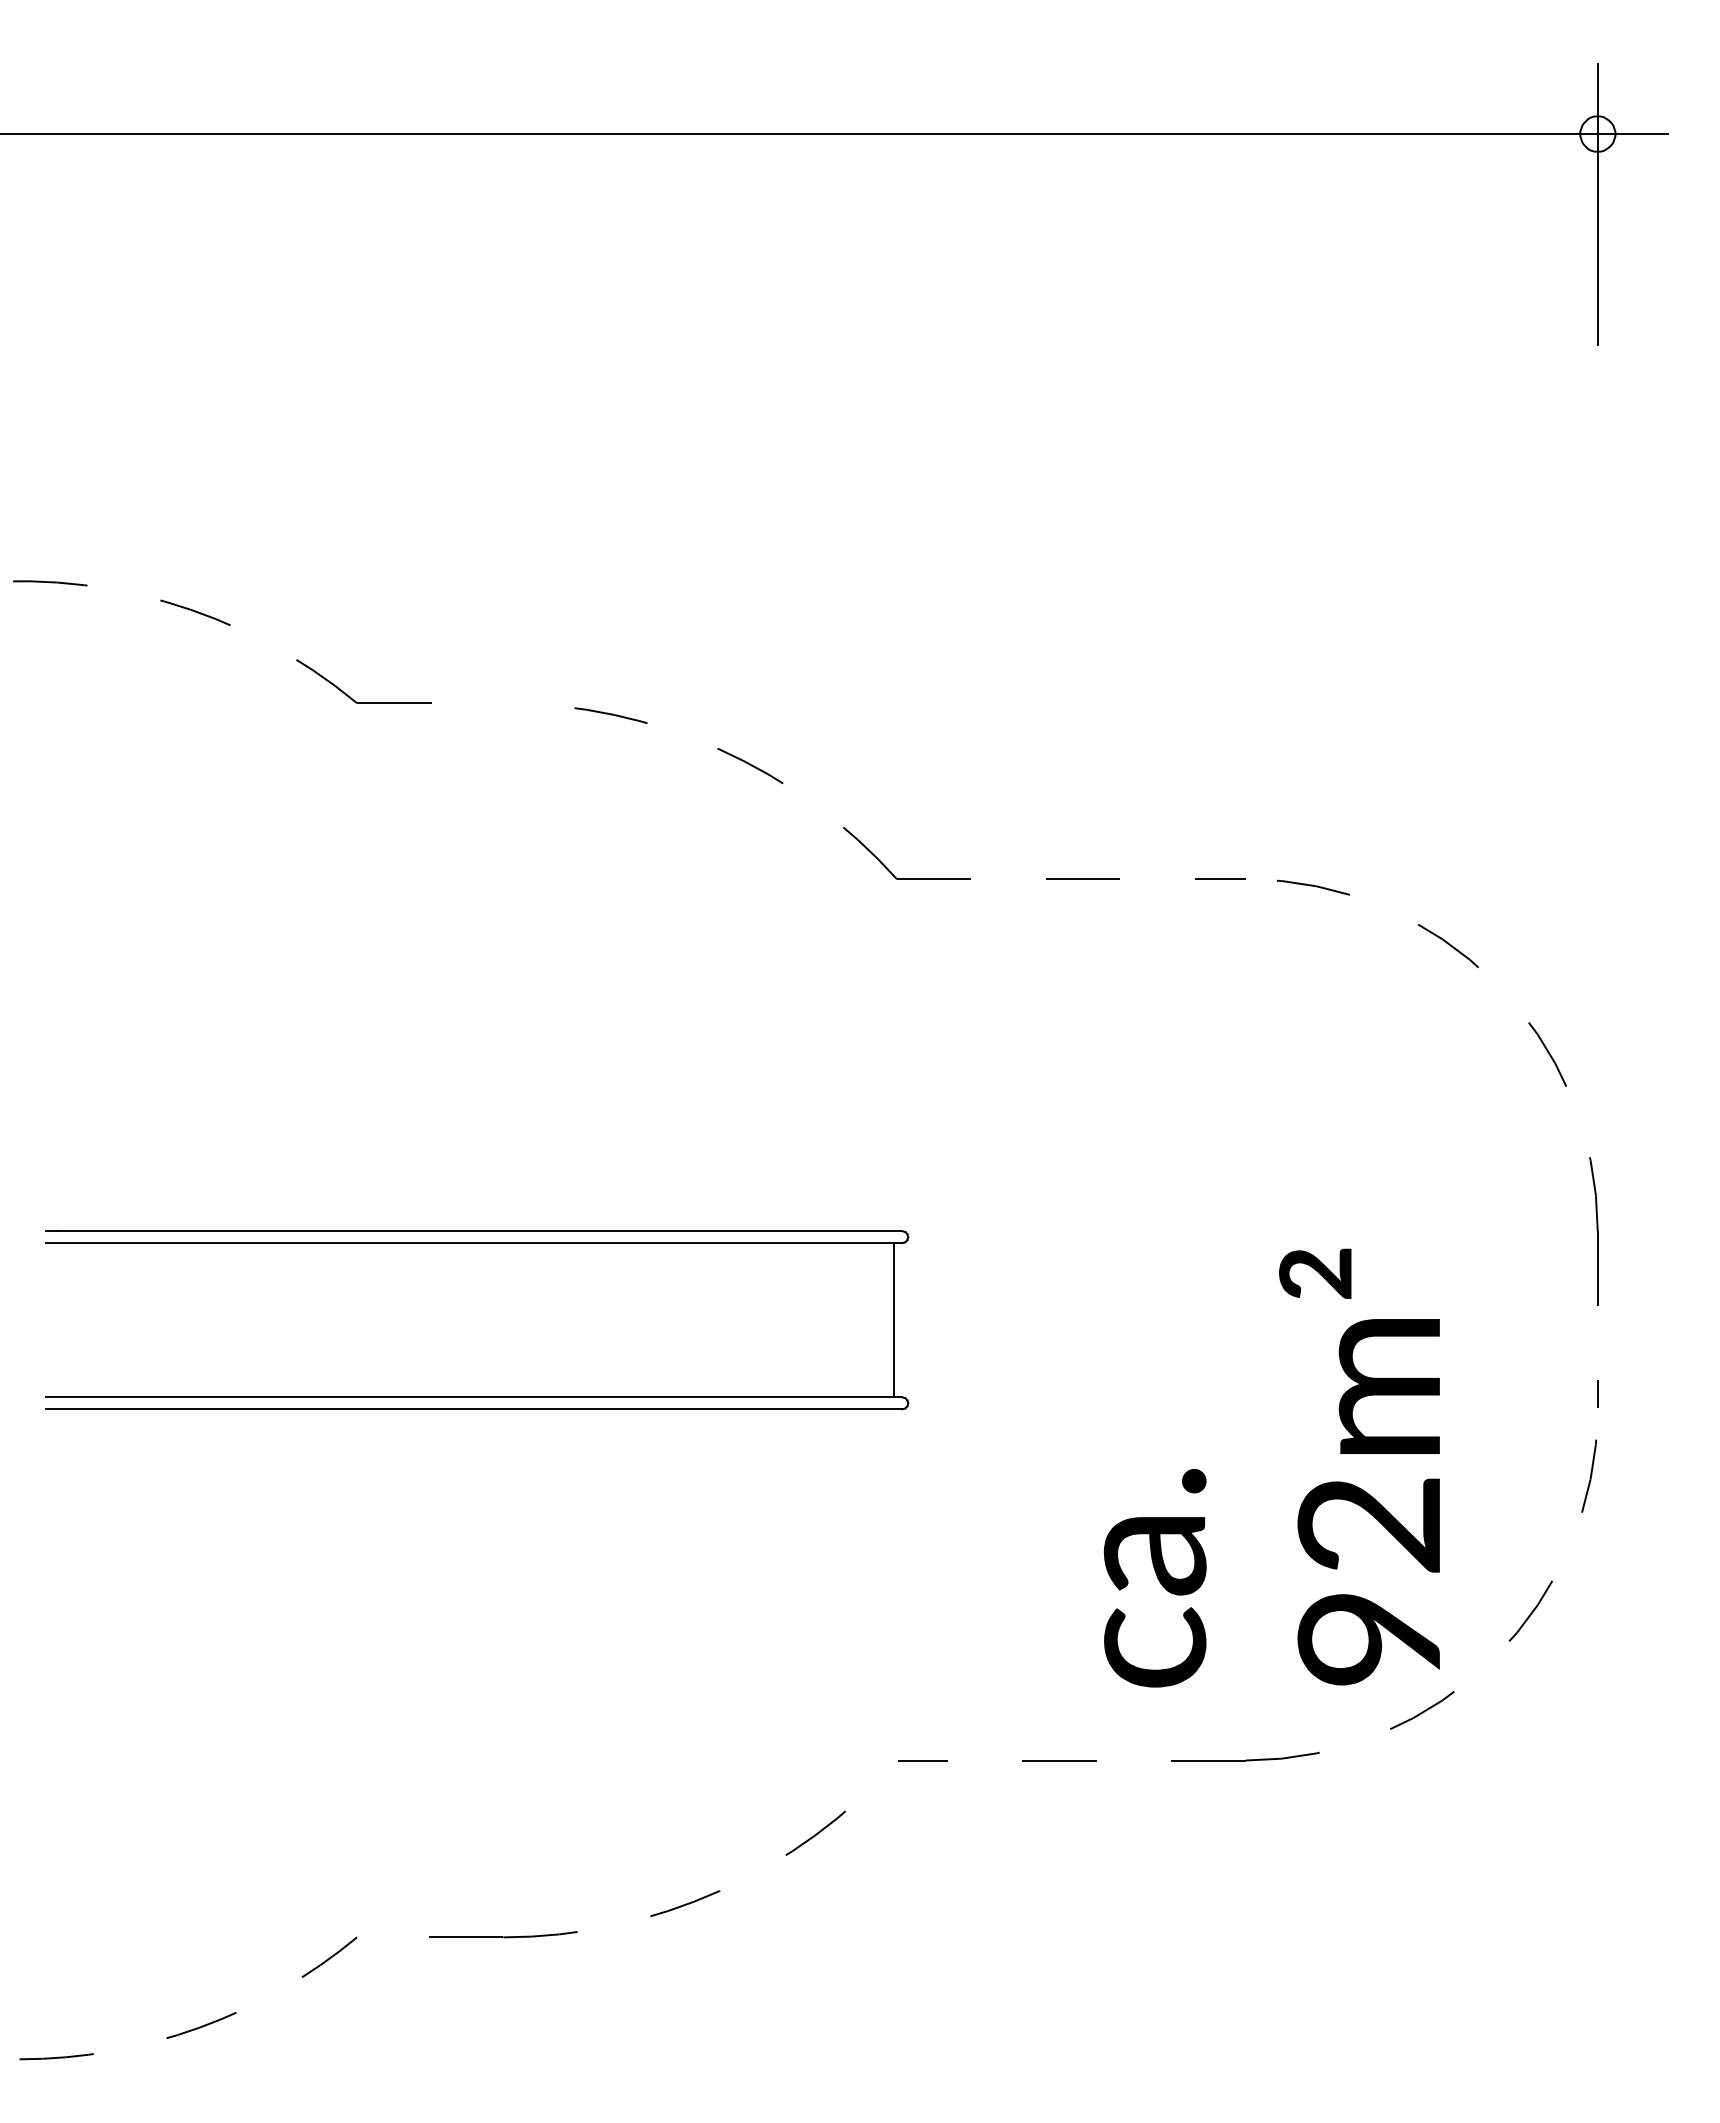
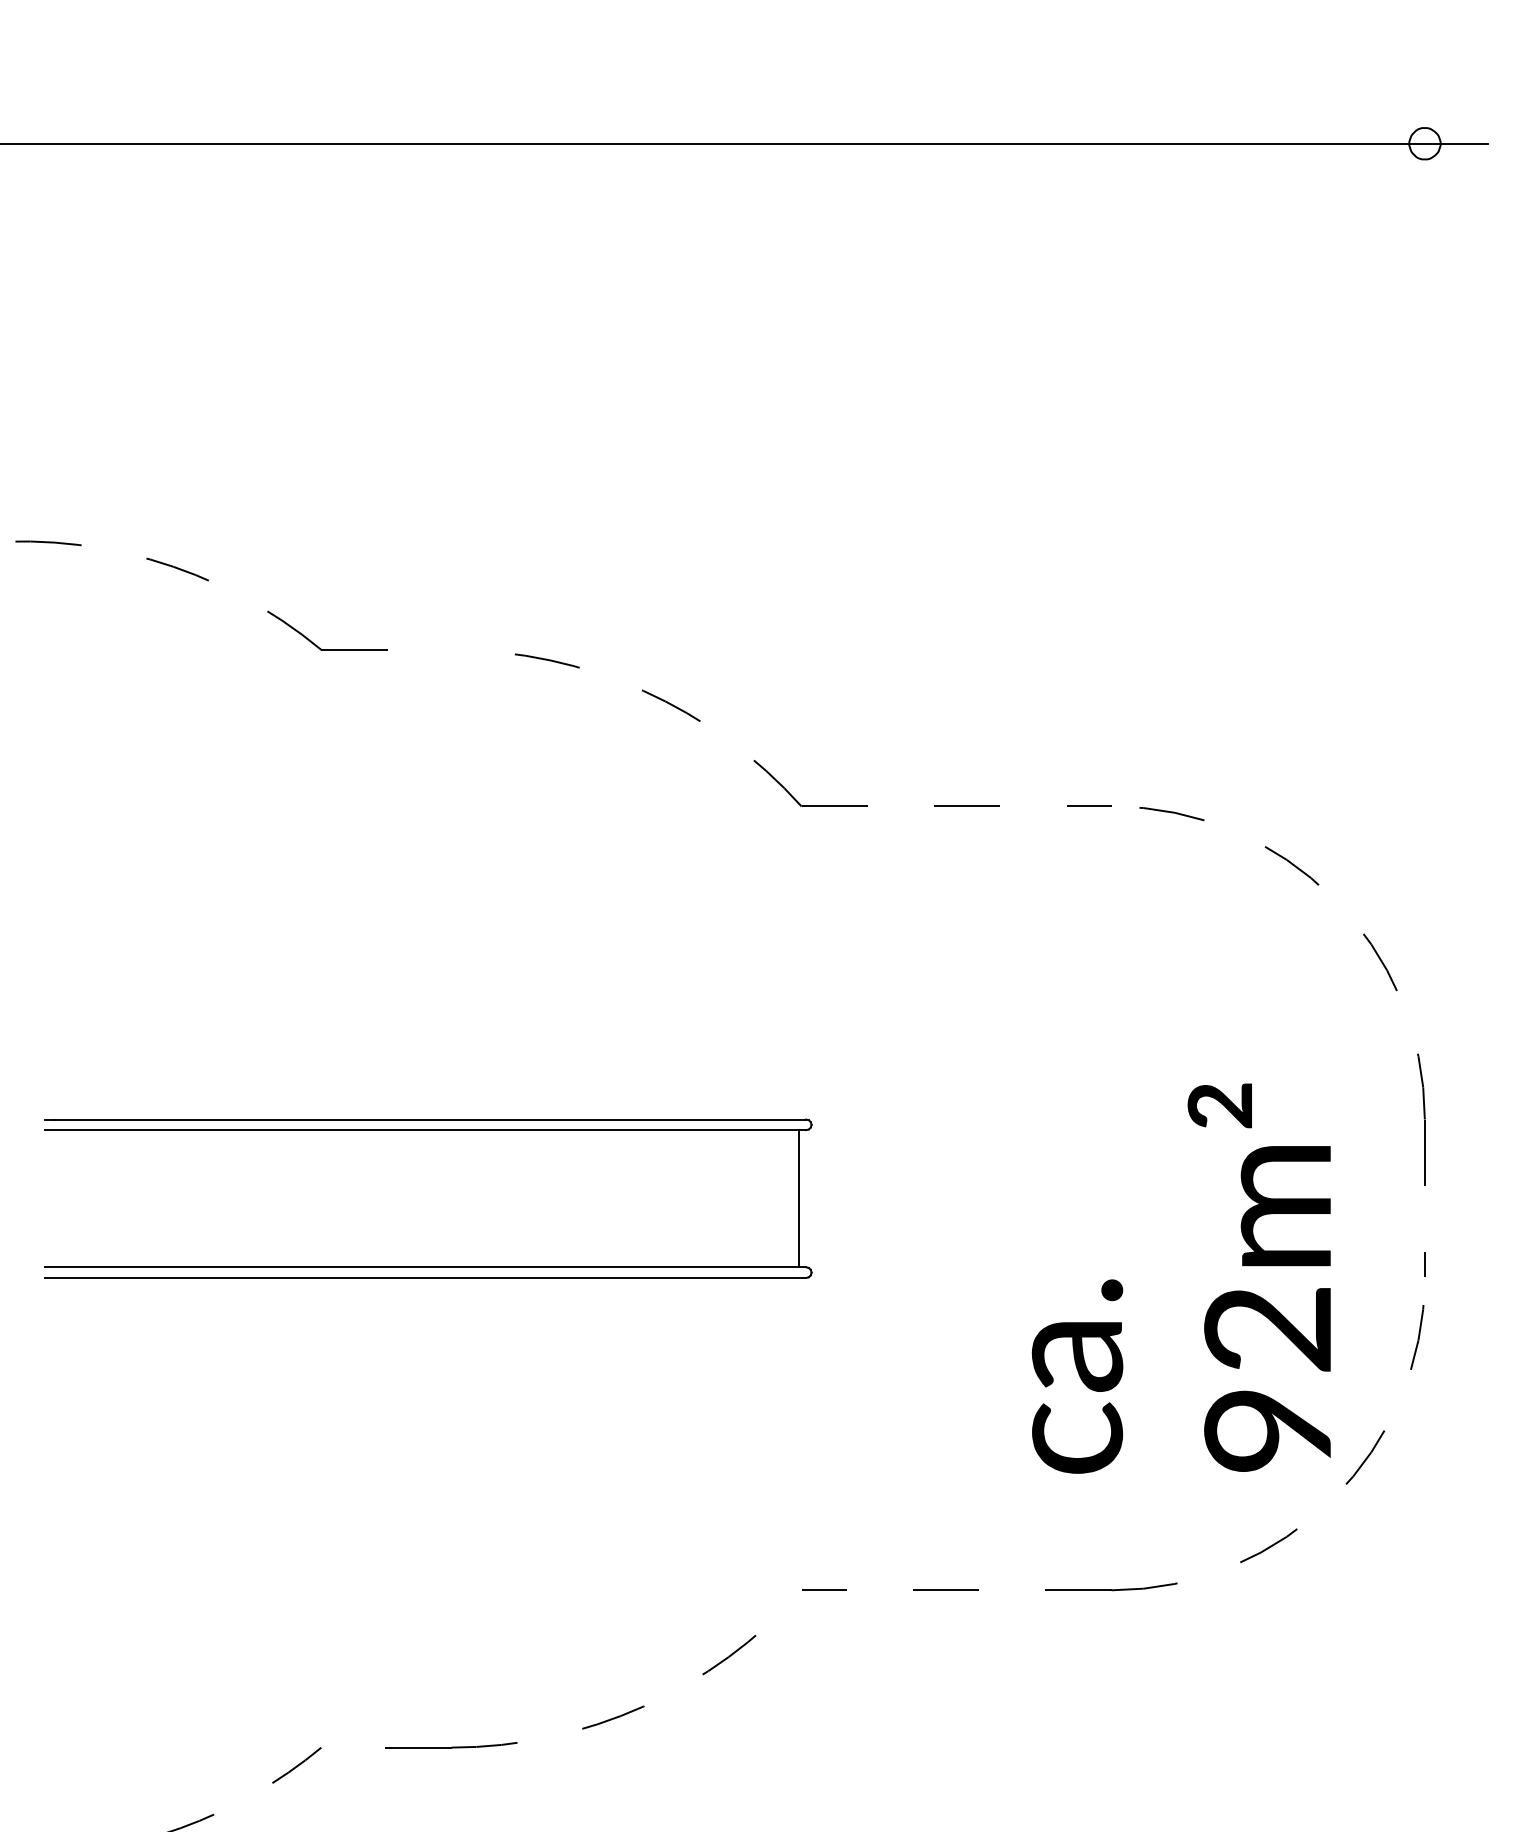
line: (1597, 204) -> (1424, 206), removed
text: (1271, 1467) -> (1180, 1278), moved

